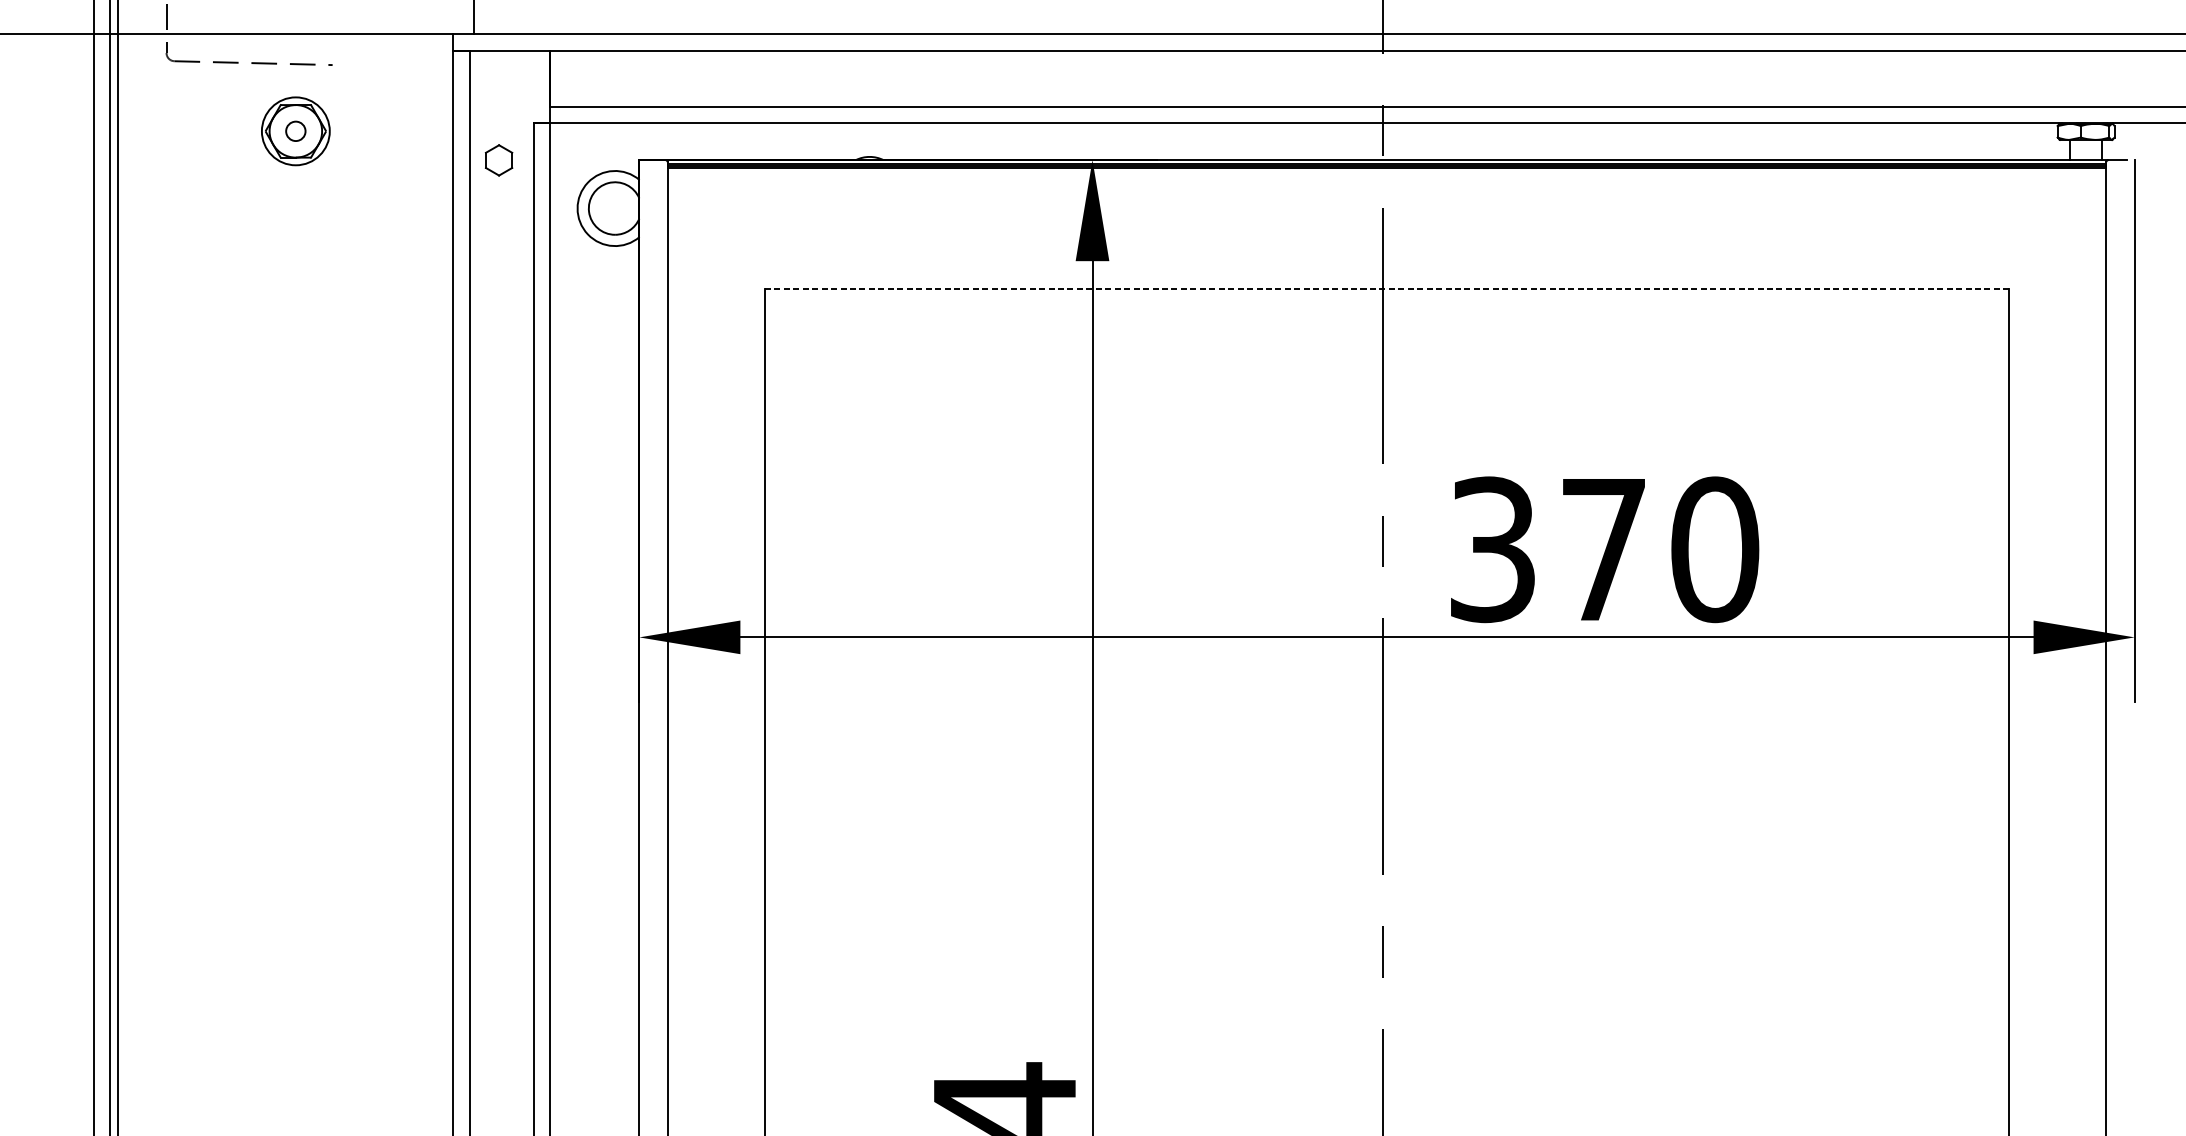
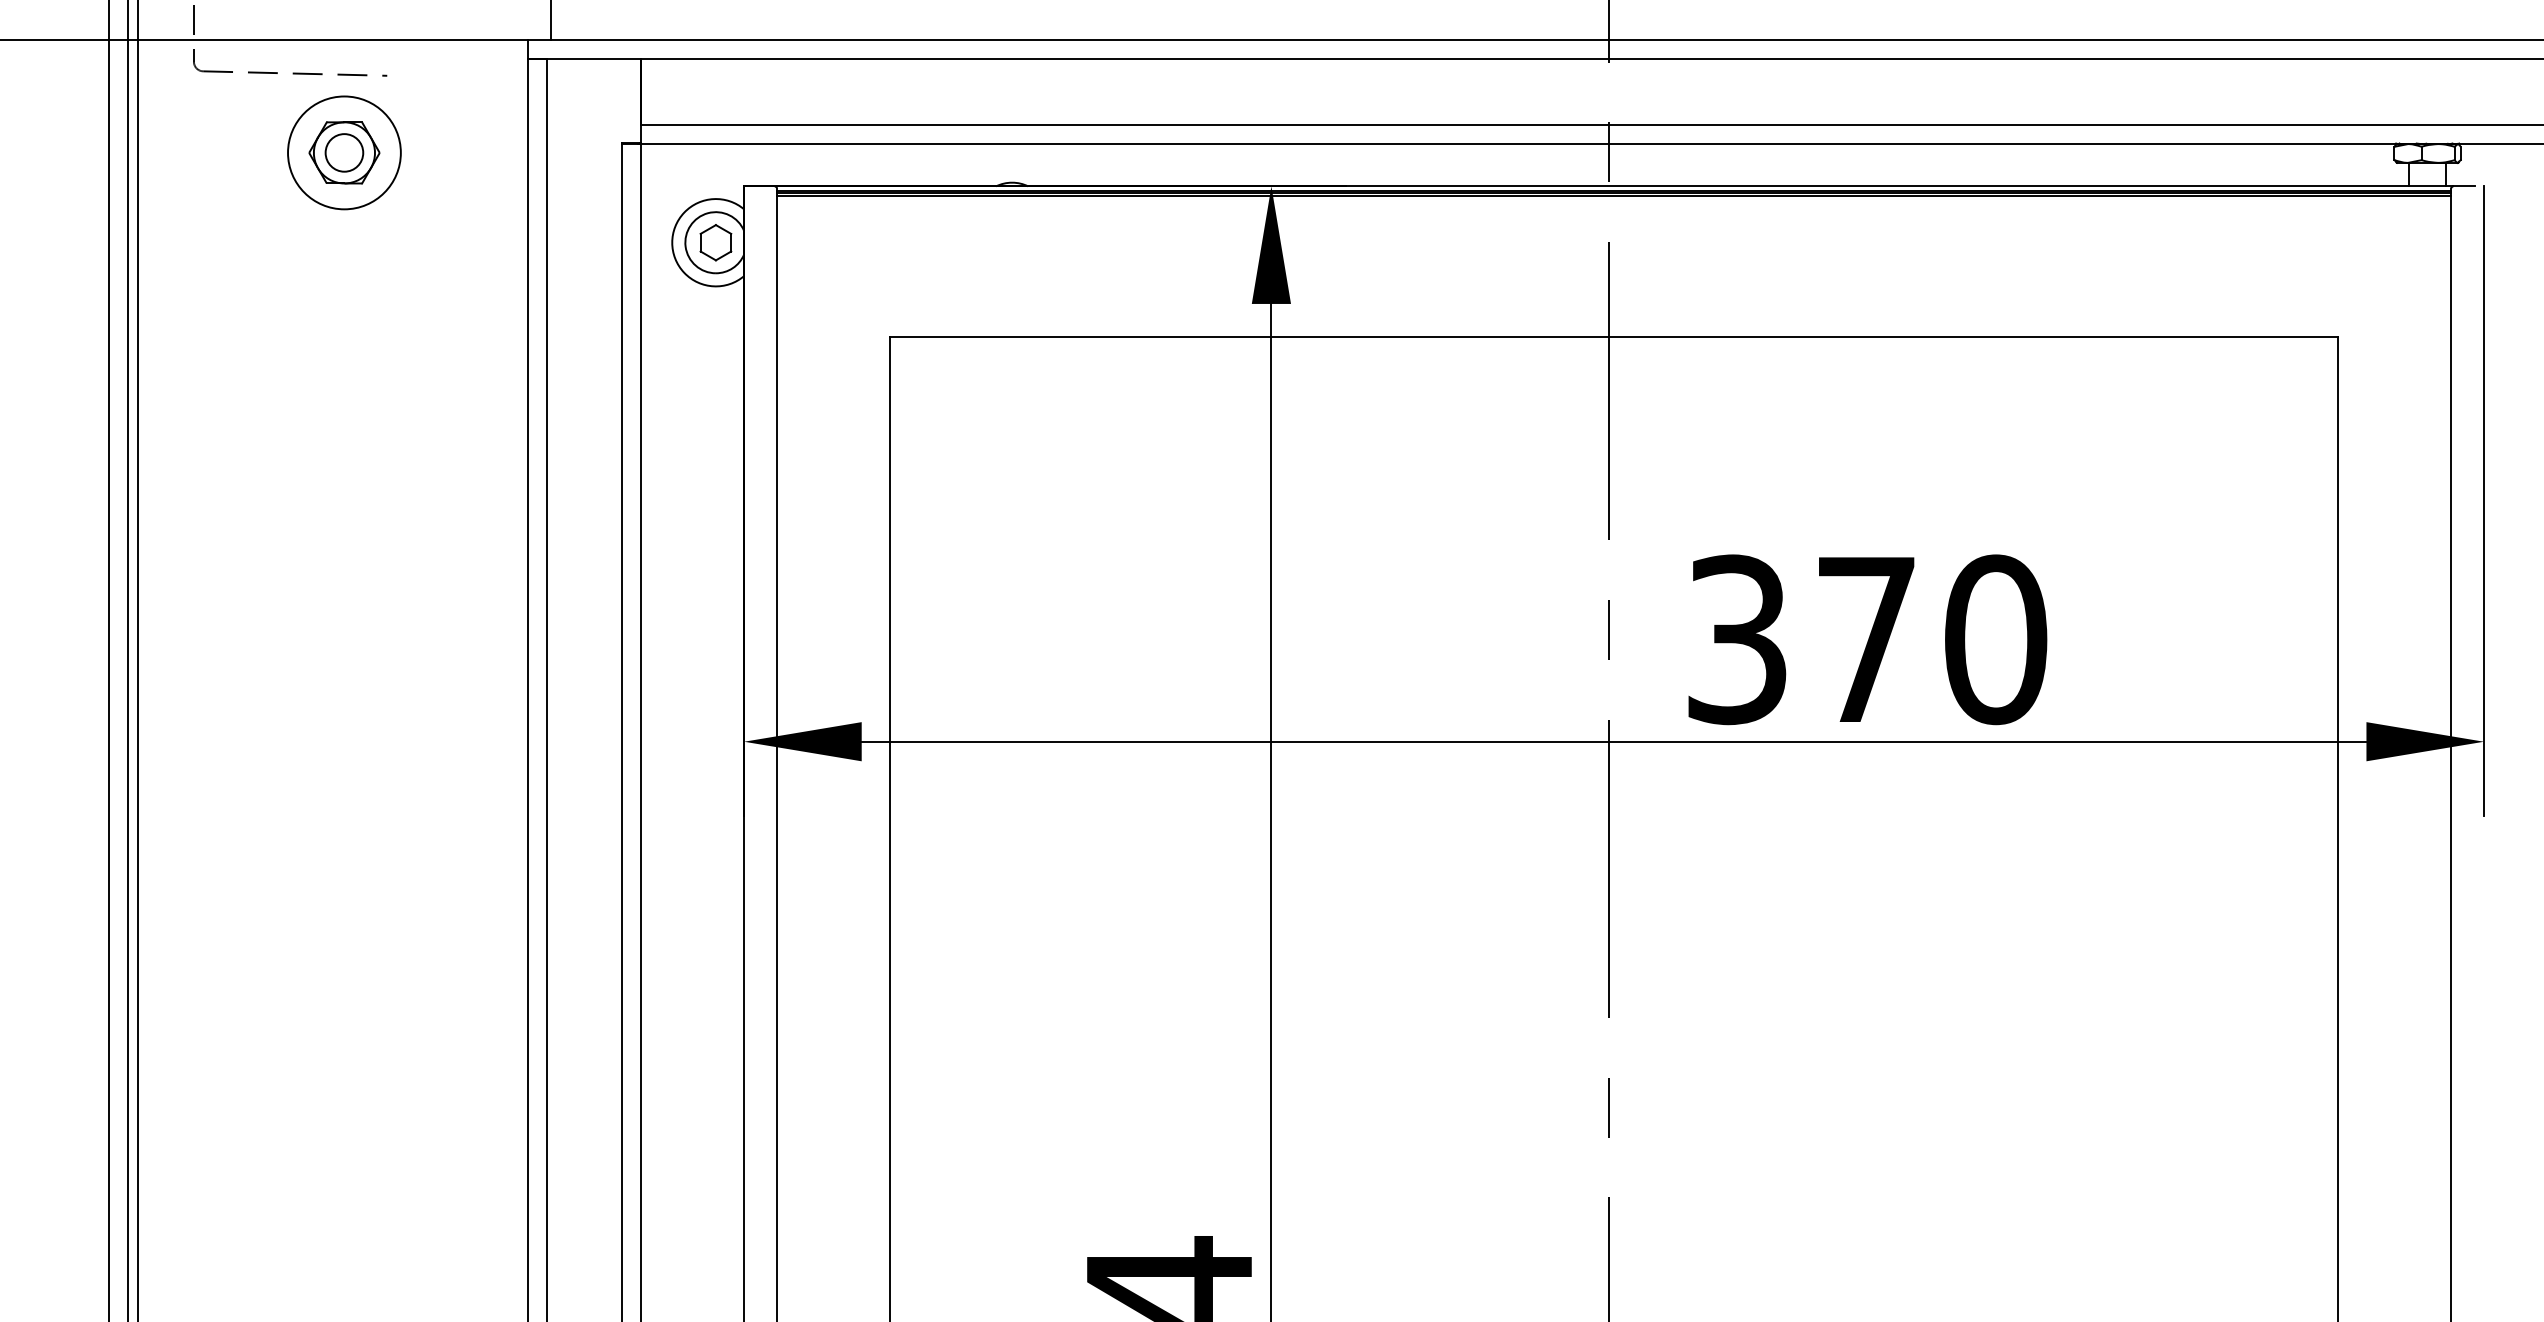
circle: (295, 130) -> (344, 152), size x1.43
circle: (295, 130) -> (344, 152), size x1.67
part: (498, 160) -> (715, 242), moved
line: (1386, 289) -> (1613, 336), dashed -> solid

